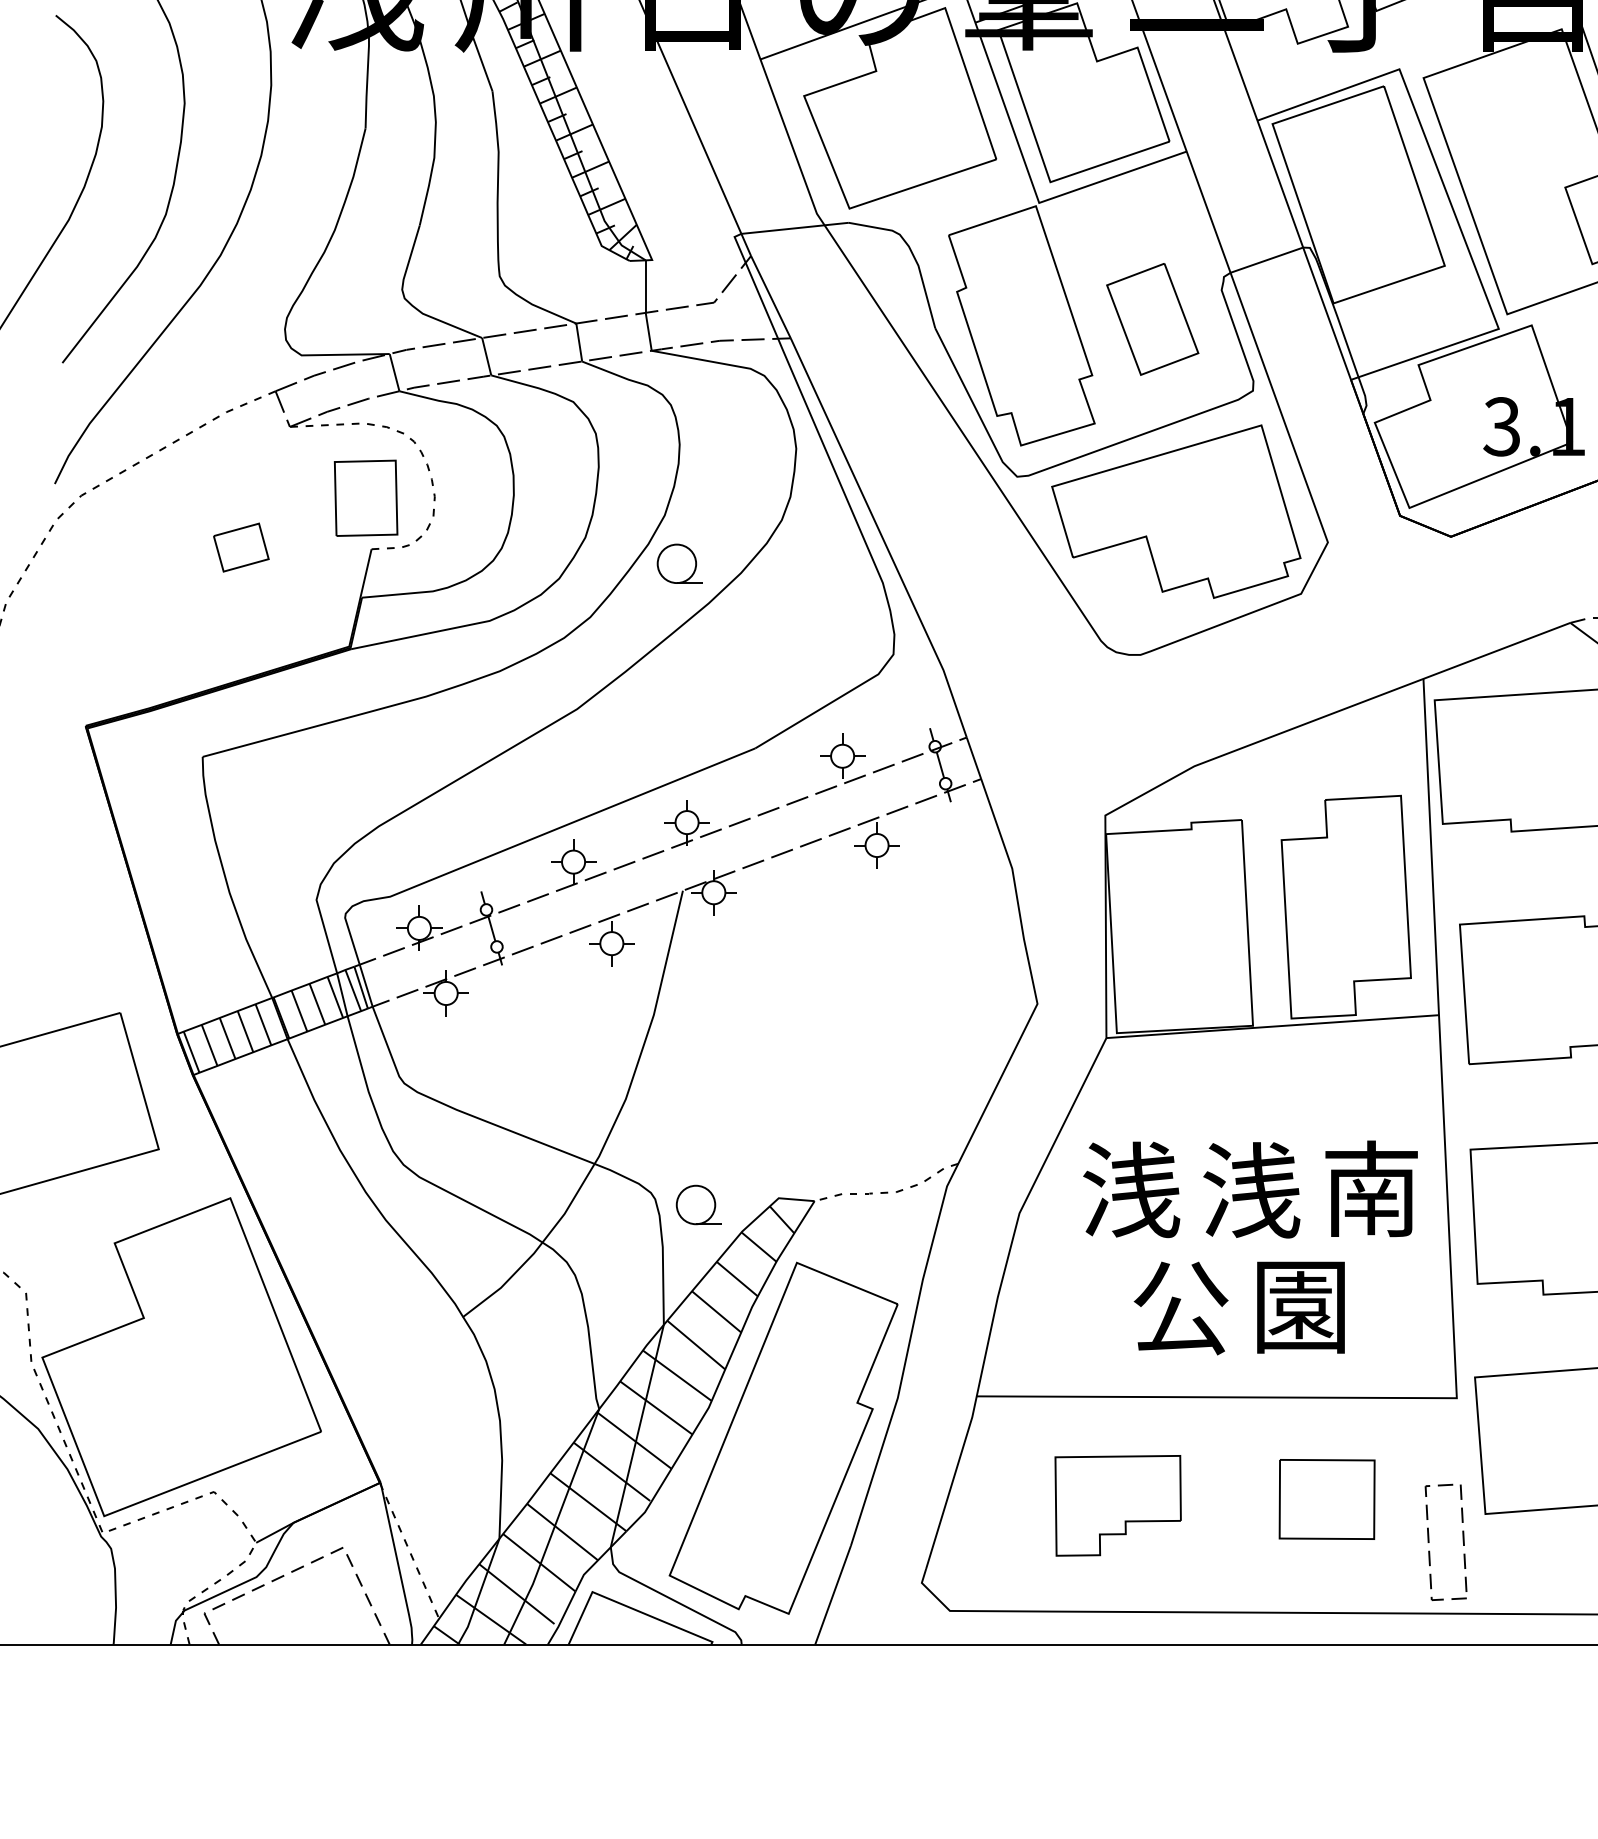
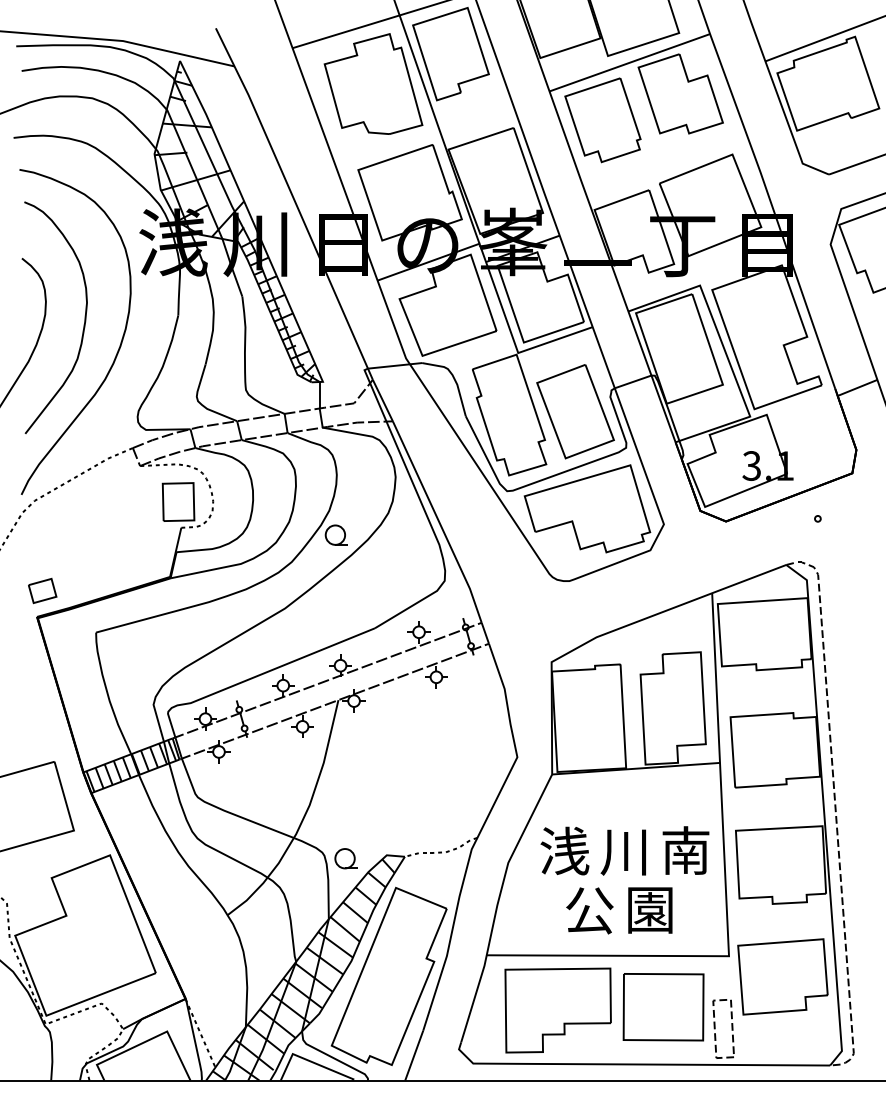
part: (1152, 318) -> (575, 411), size x1.67
part: (241, 548) -> (42, 591), moved
text: (1249, 1190) -> (624, 851), 浅 -> 川
part: (1327, 1499) -> (663, 1007), size x1.67
part: (1116, 1505) -> (557, 1010), size x1.67
line: (308, 1565) -> (149, 1040), dashed -> solid

